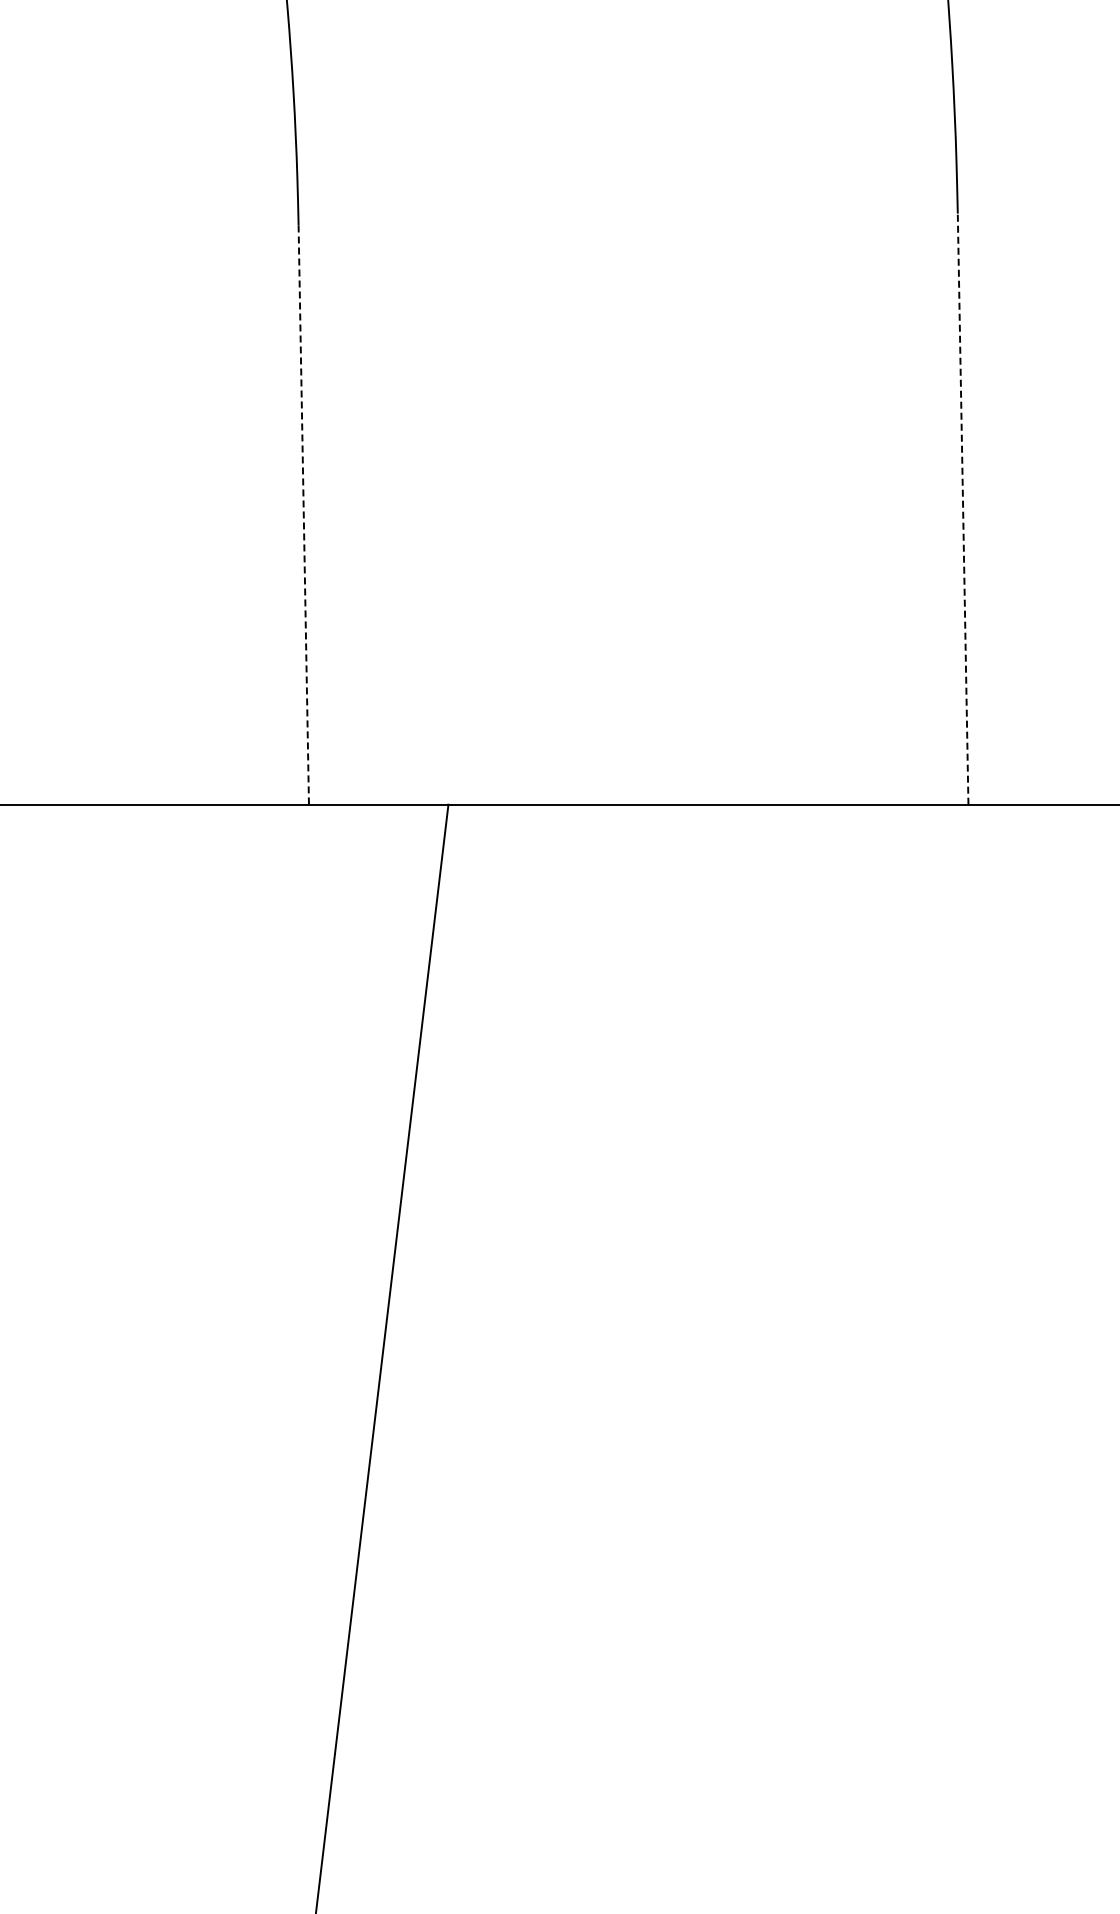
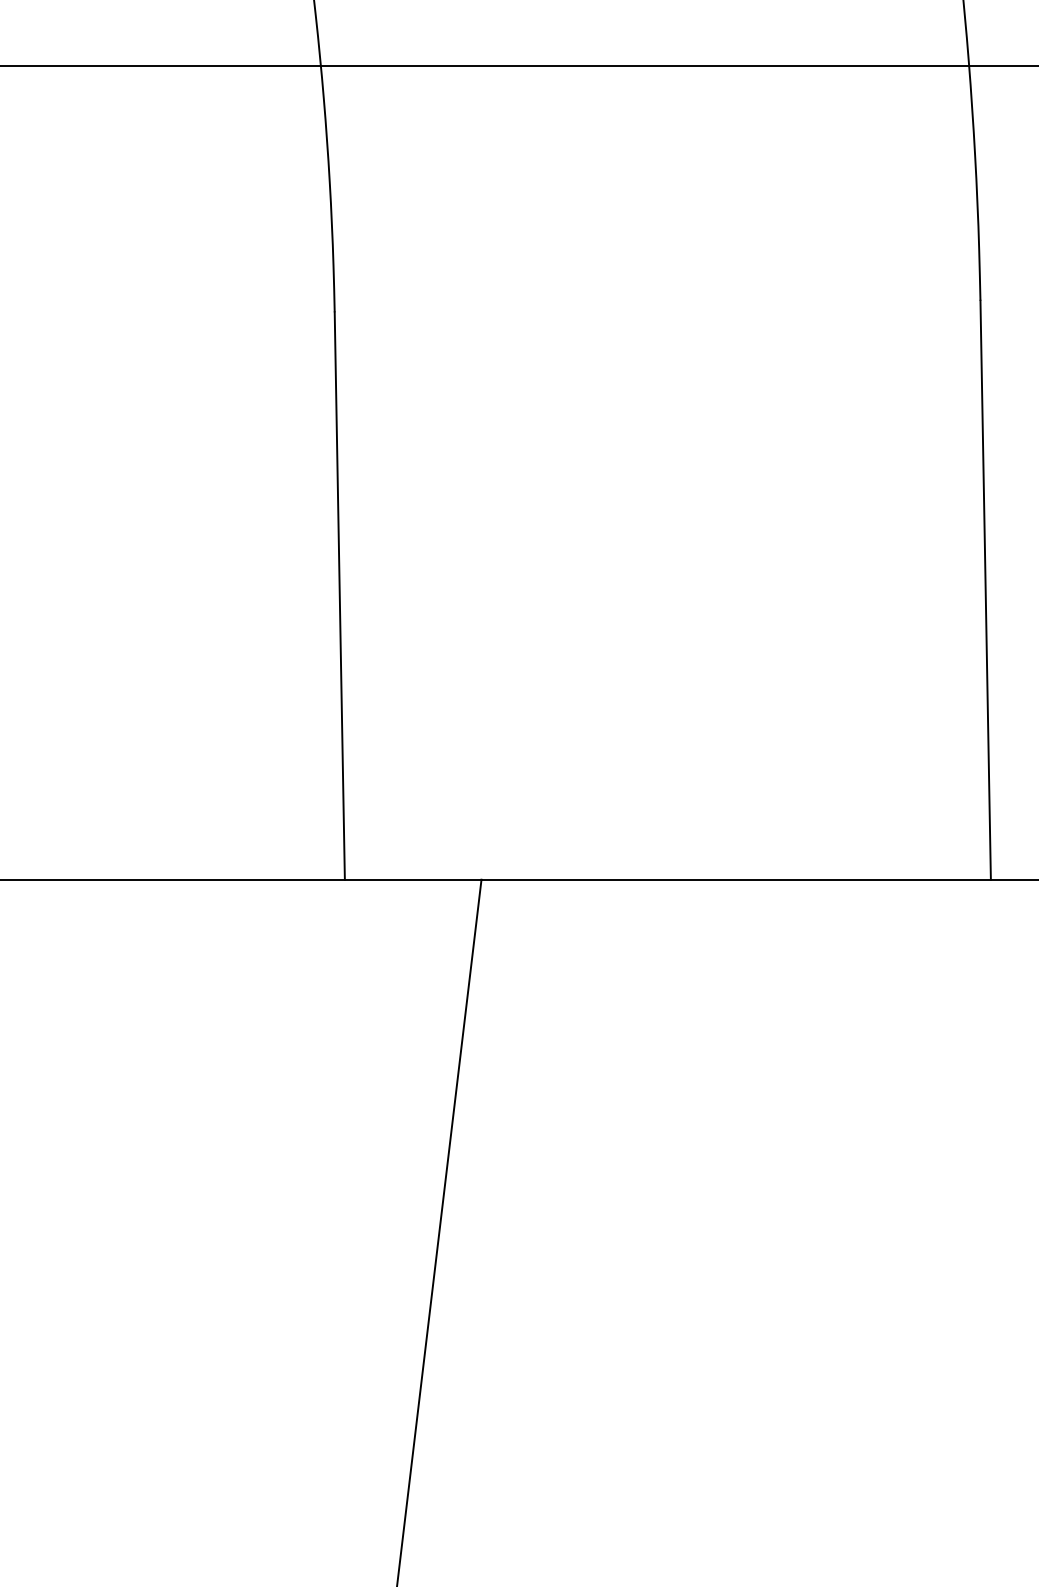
line: (963, 509) -> (986, 590), dashed -> solid
line: (303, 515) -> (339, 596), dashed -> solid

